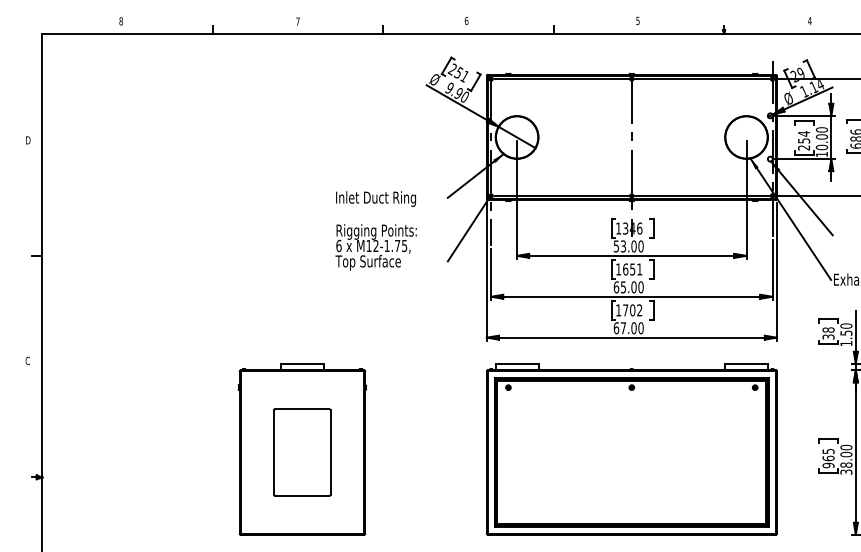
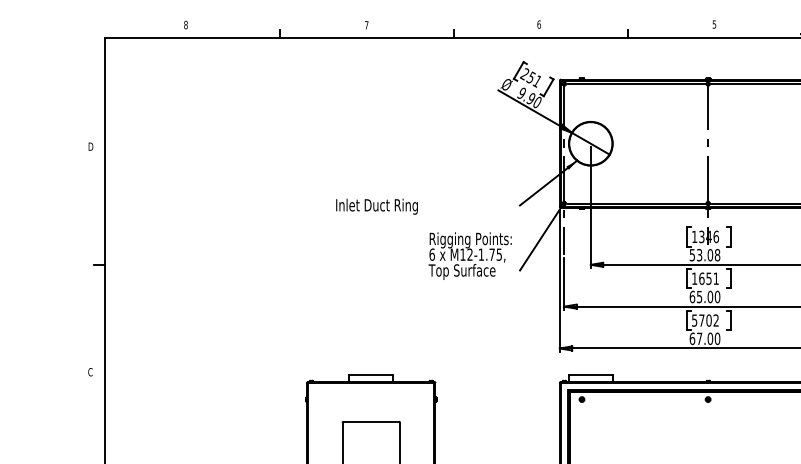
text: (375, 198) -> (376, 206), moved
text: (640, 246) -> (717, 255), 53.00 -> 53.08
text: (375, 247) -> (469, 256), moved
text: (618, 310) -> (694, 320), 1702 -> 5702

